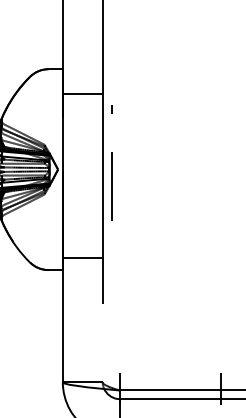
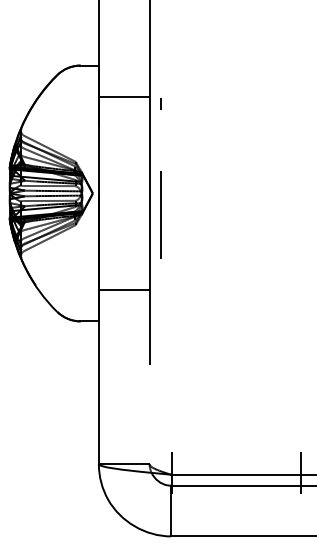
line: (111, 109) -> (160, 103), moved
line: (82, 257) -> (123, 289), moved

